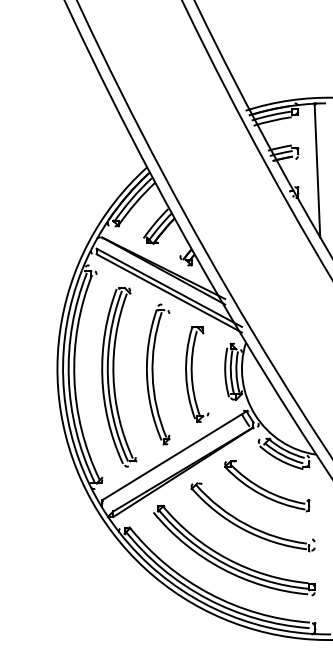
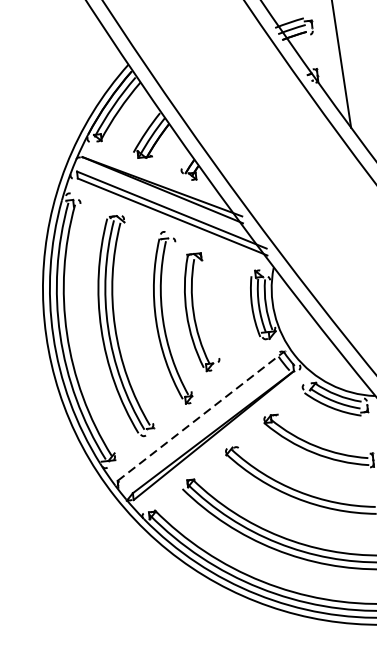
part: (197, 374) -> (200, 312), moved
line: (175, 455) -> (201, 415), solid -> dashed

